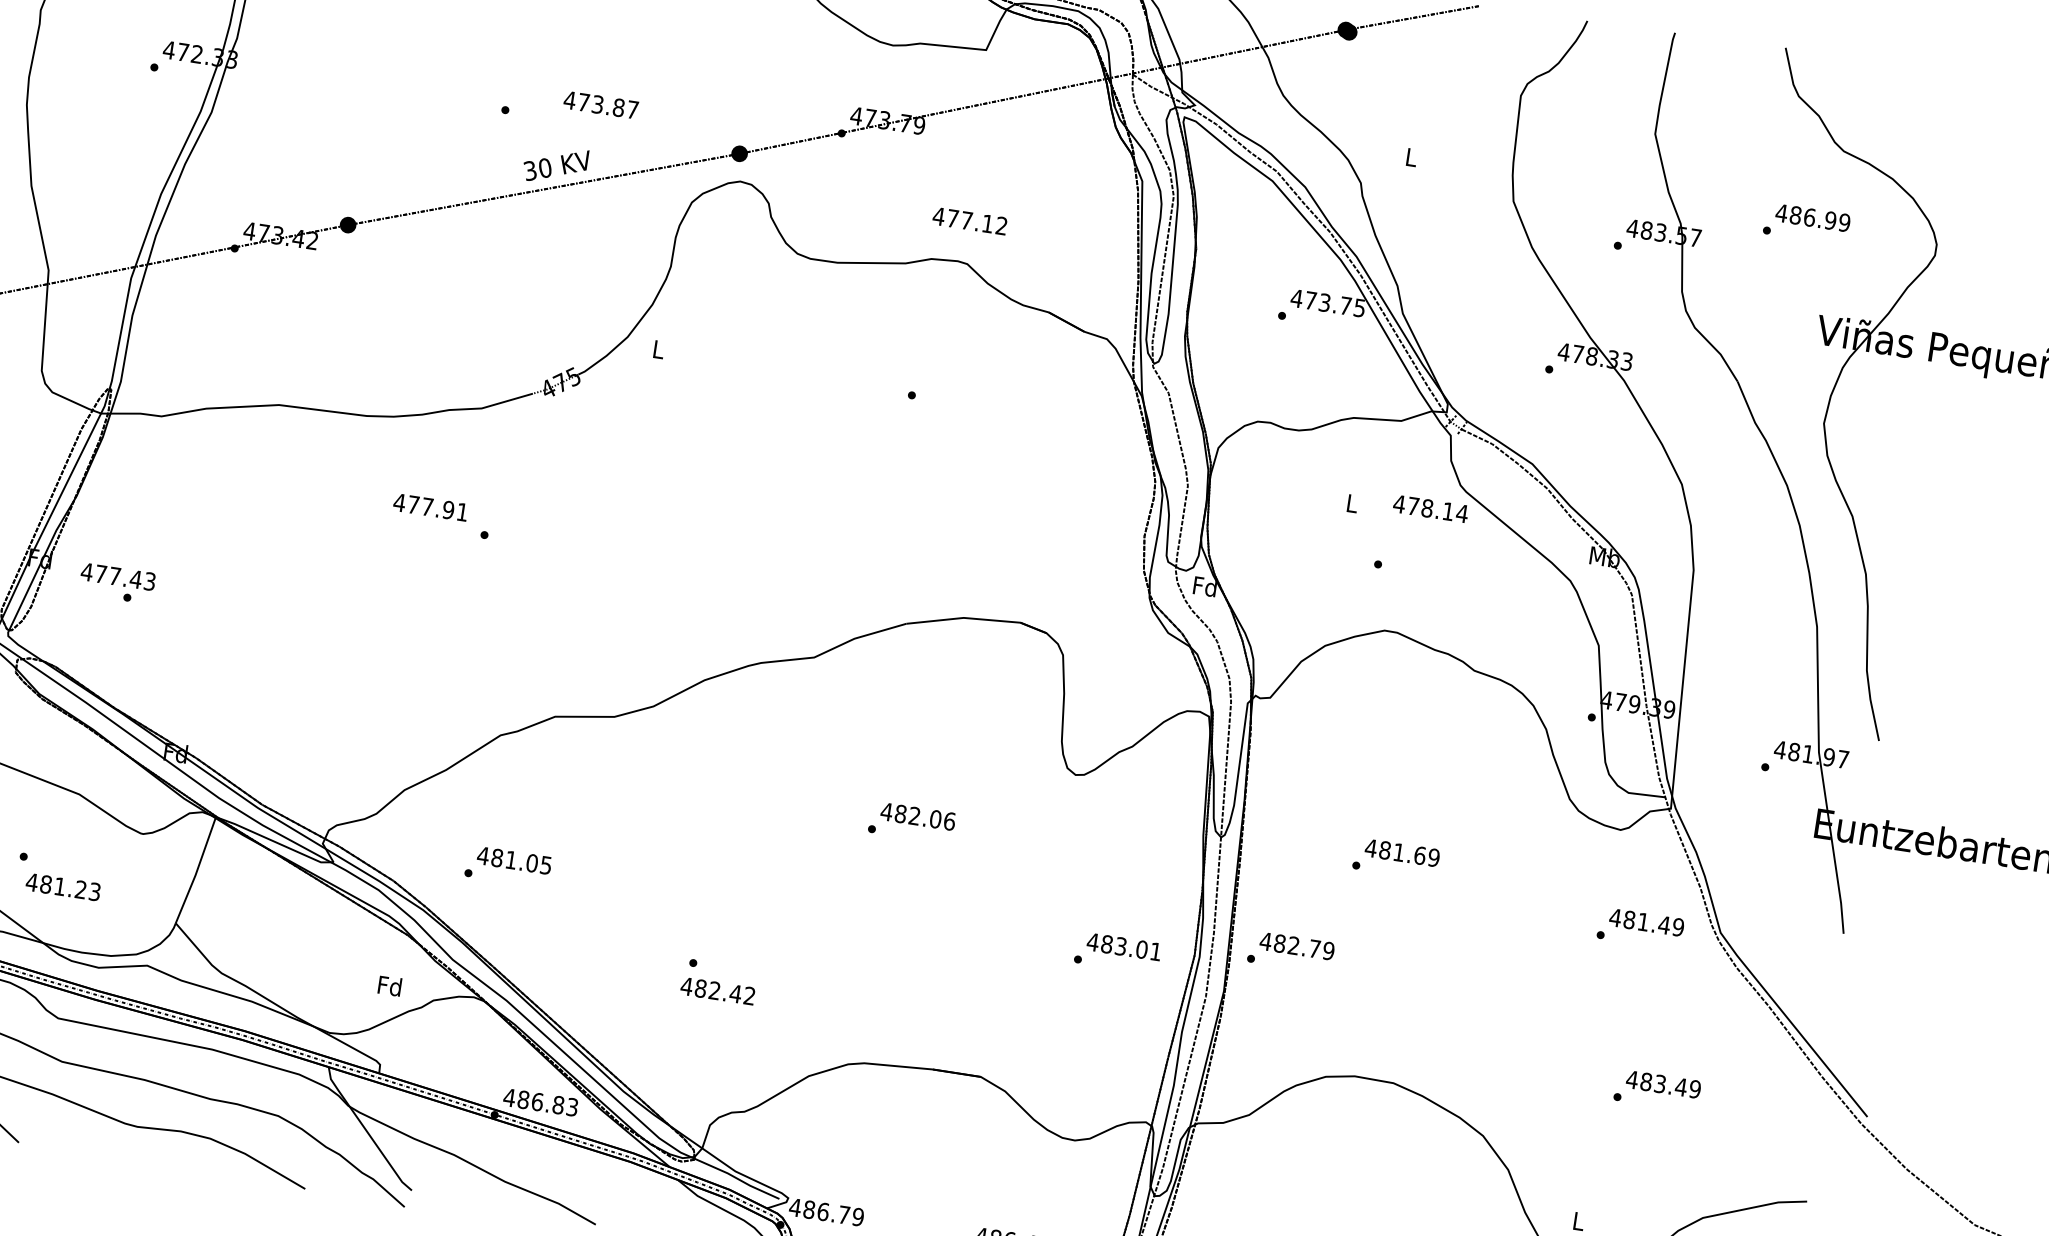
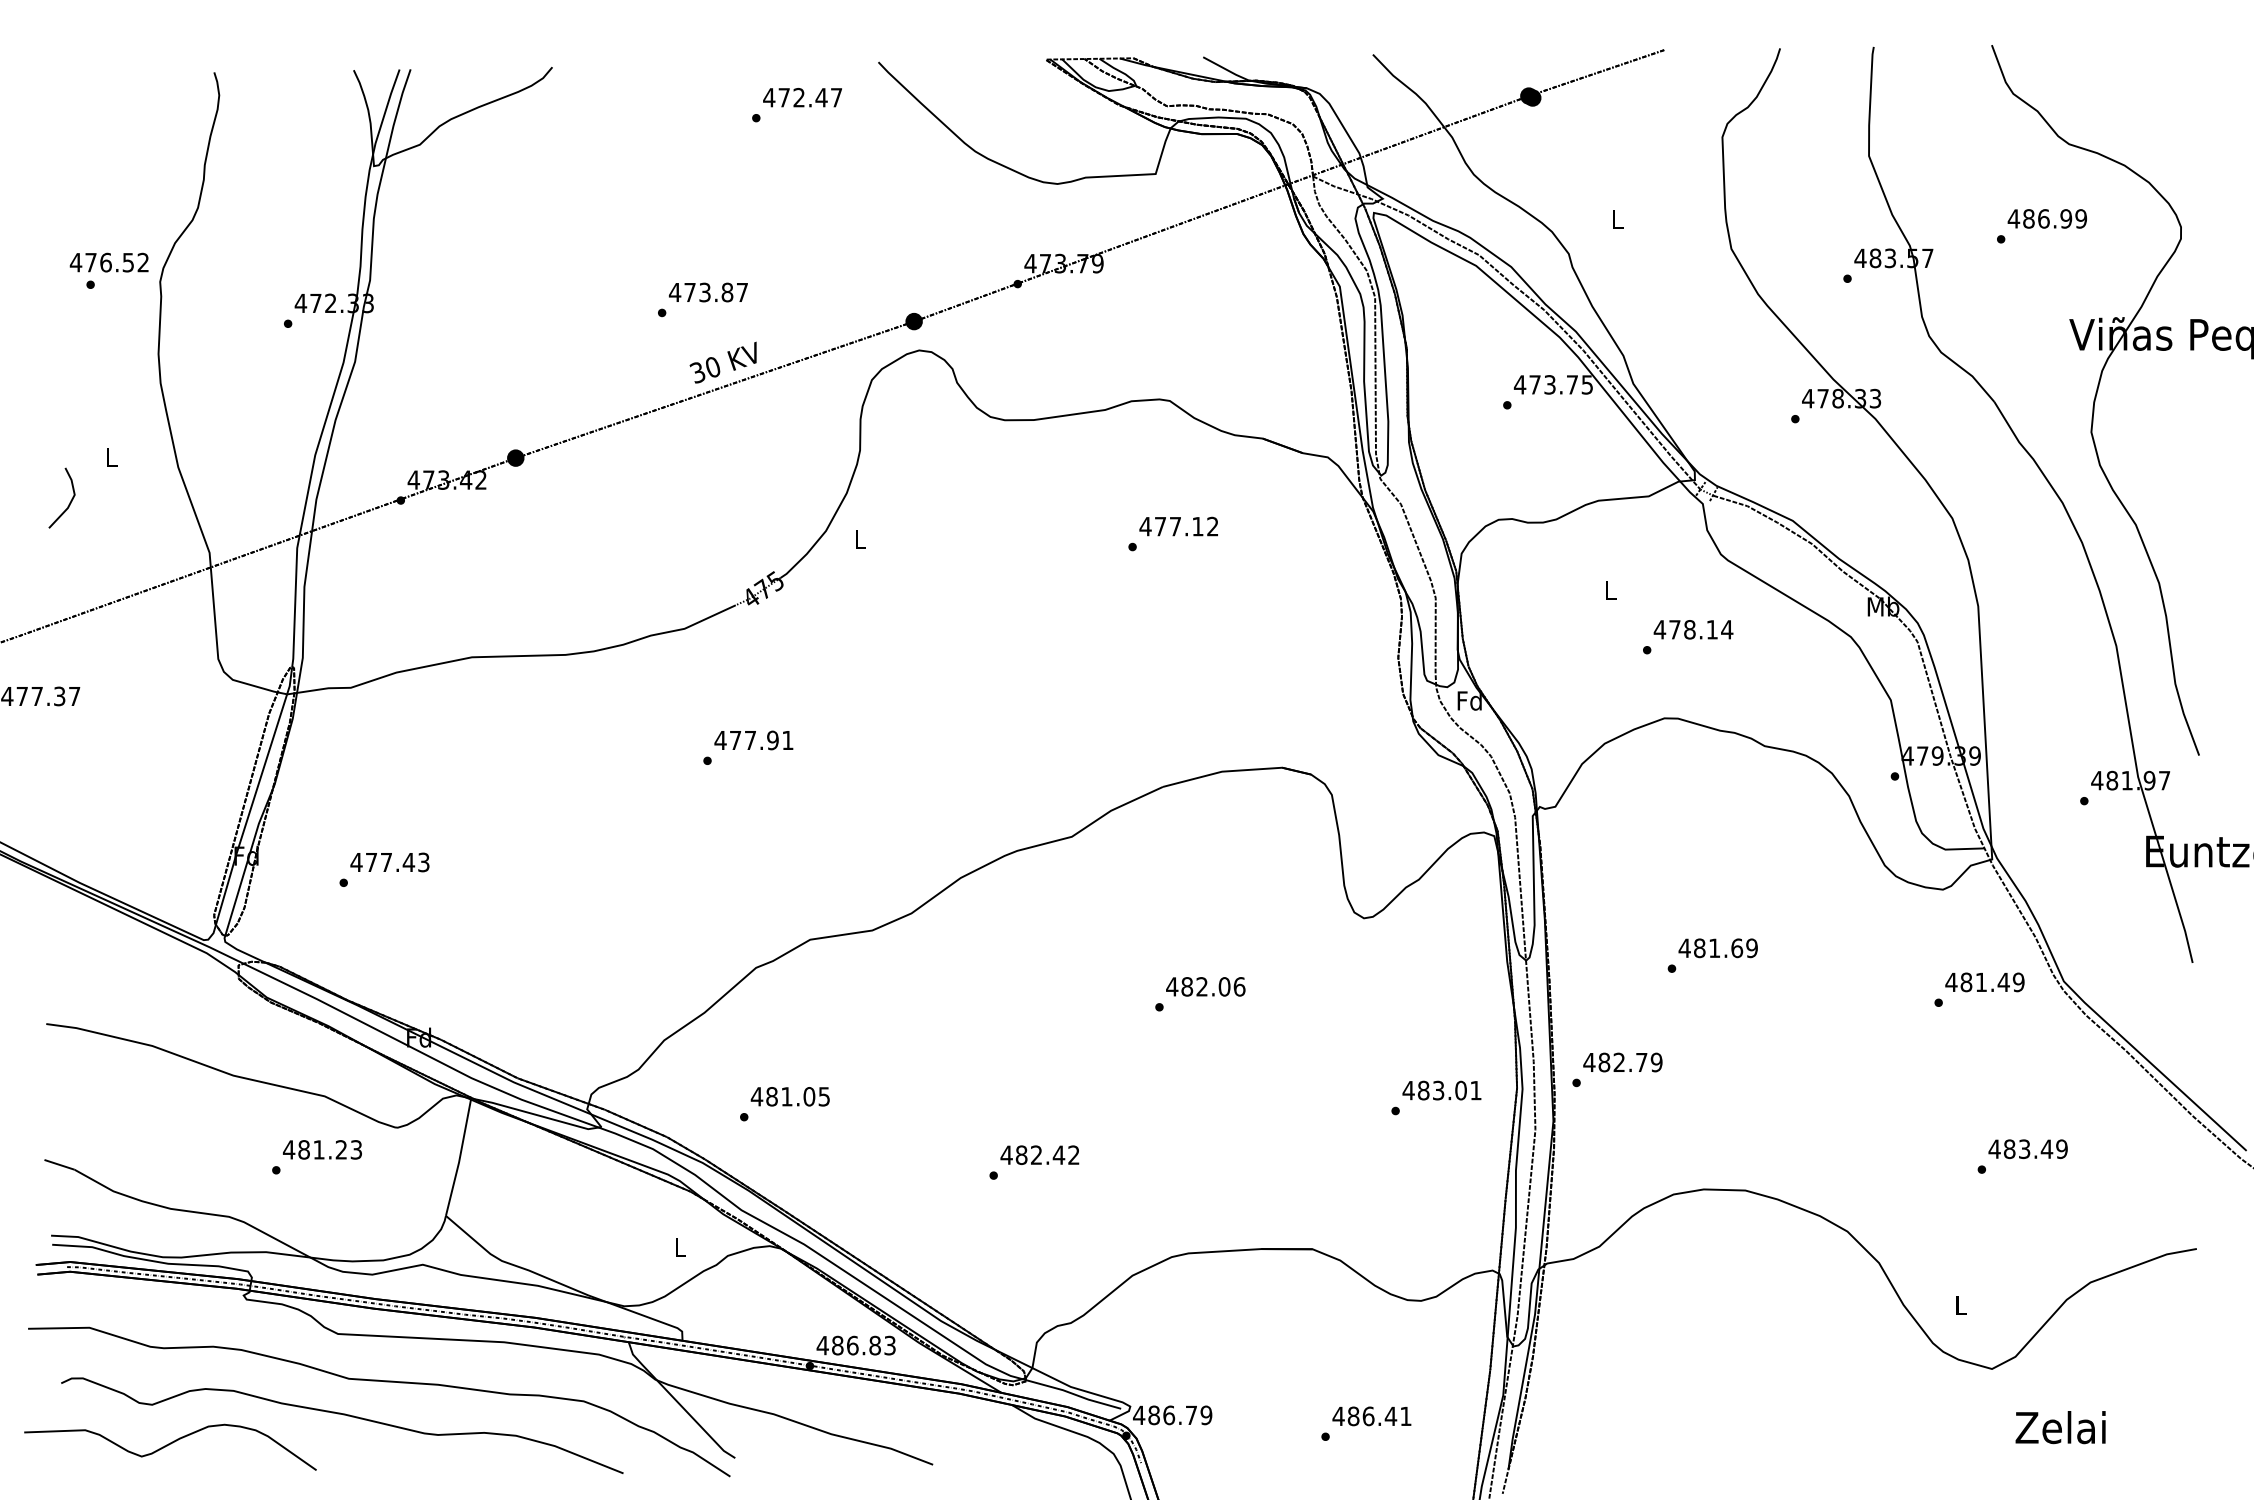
text: (601, 105) -> (708, 292), moved
text: (969, 221) -> (1178, 526), moved
text: (430, 507) -> (753, 740), moved
text: (1430, 508) -> (1693, 629), moved
text: (117, 576) -> (389, 862), moved
text: (63, 886) -> (322, 1149), moved
text: (389, 985) -> (679, 1247), Fd -> L
text: (717, 990) -> (1039, 1154), moved

